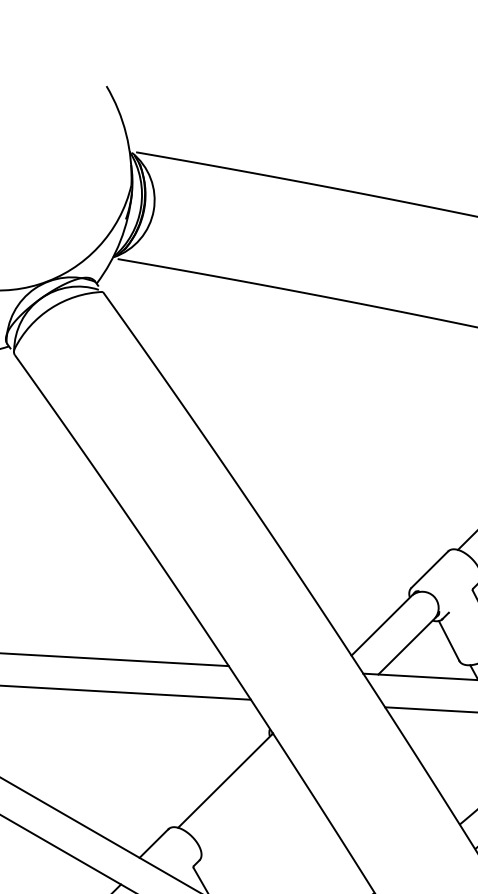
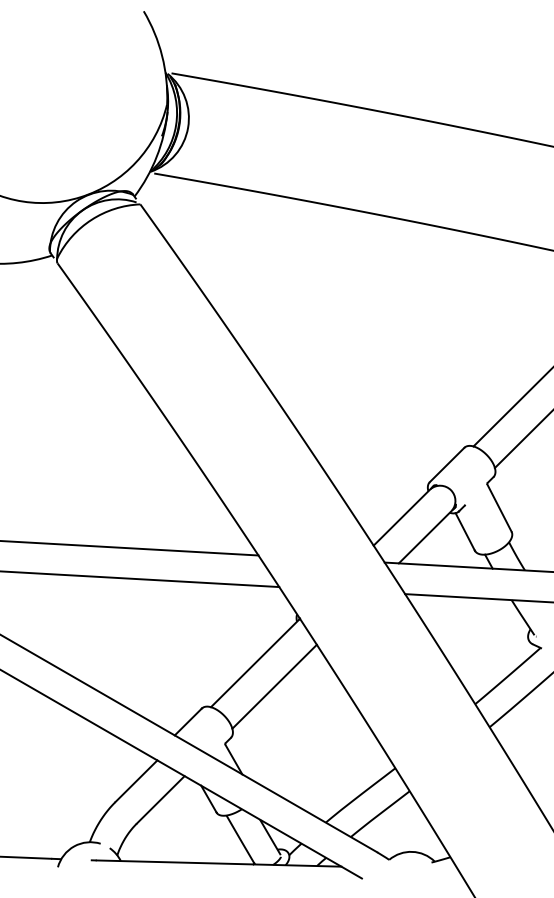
line: (245, 805) -> (274, 686), added

